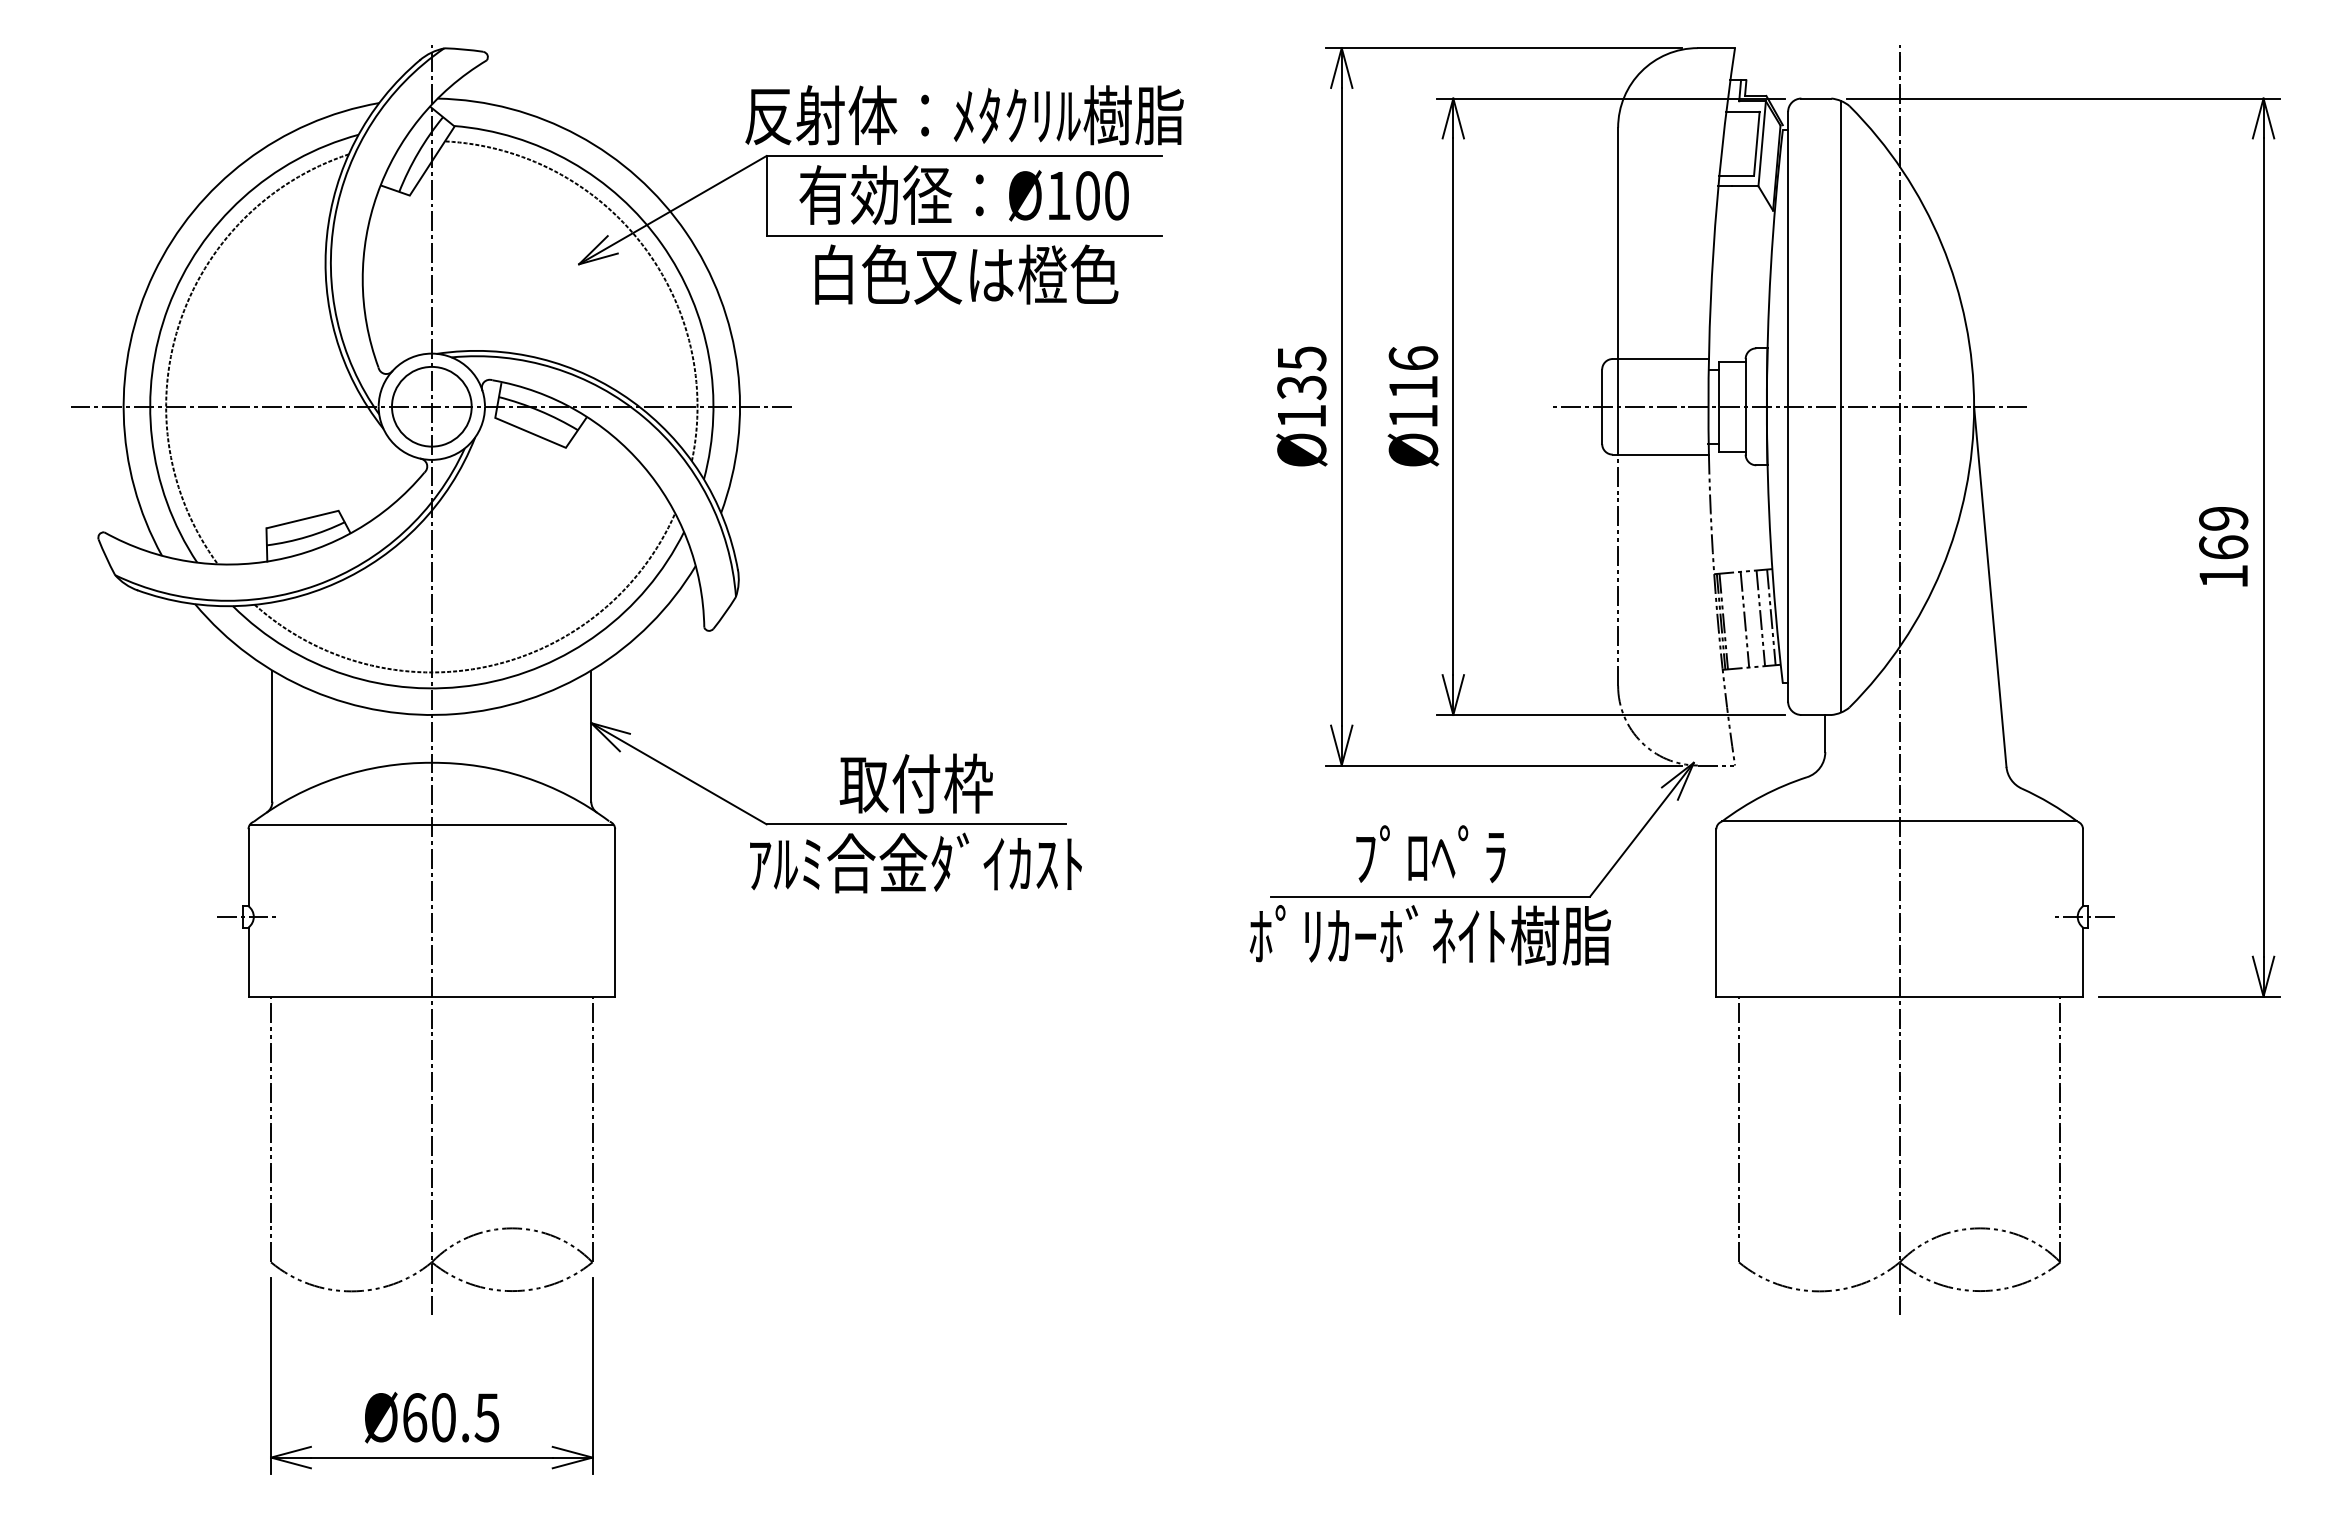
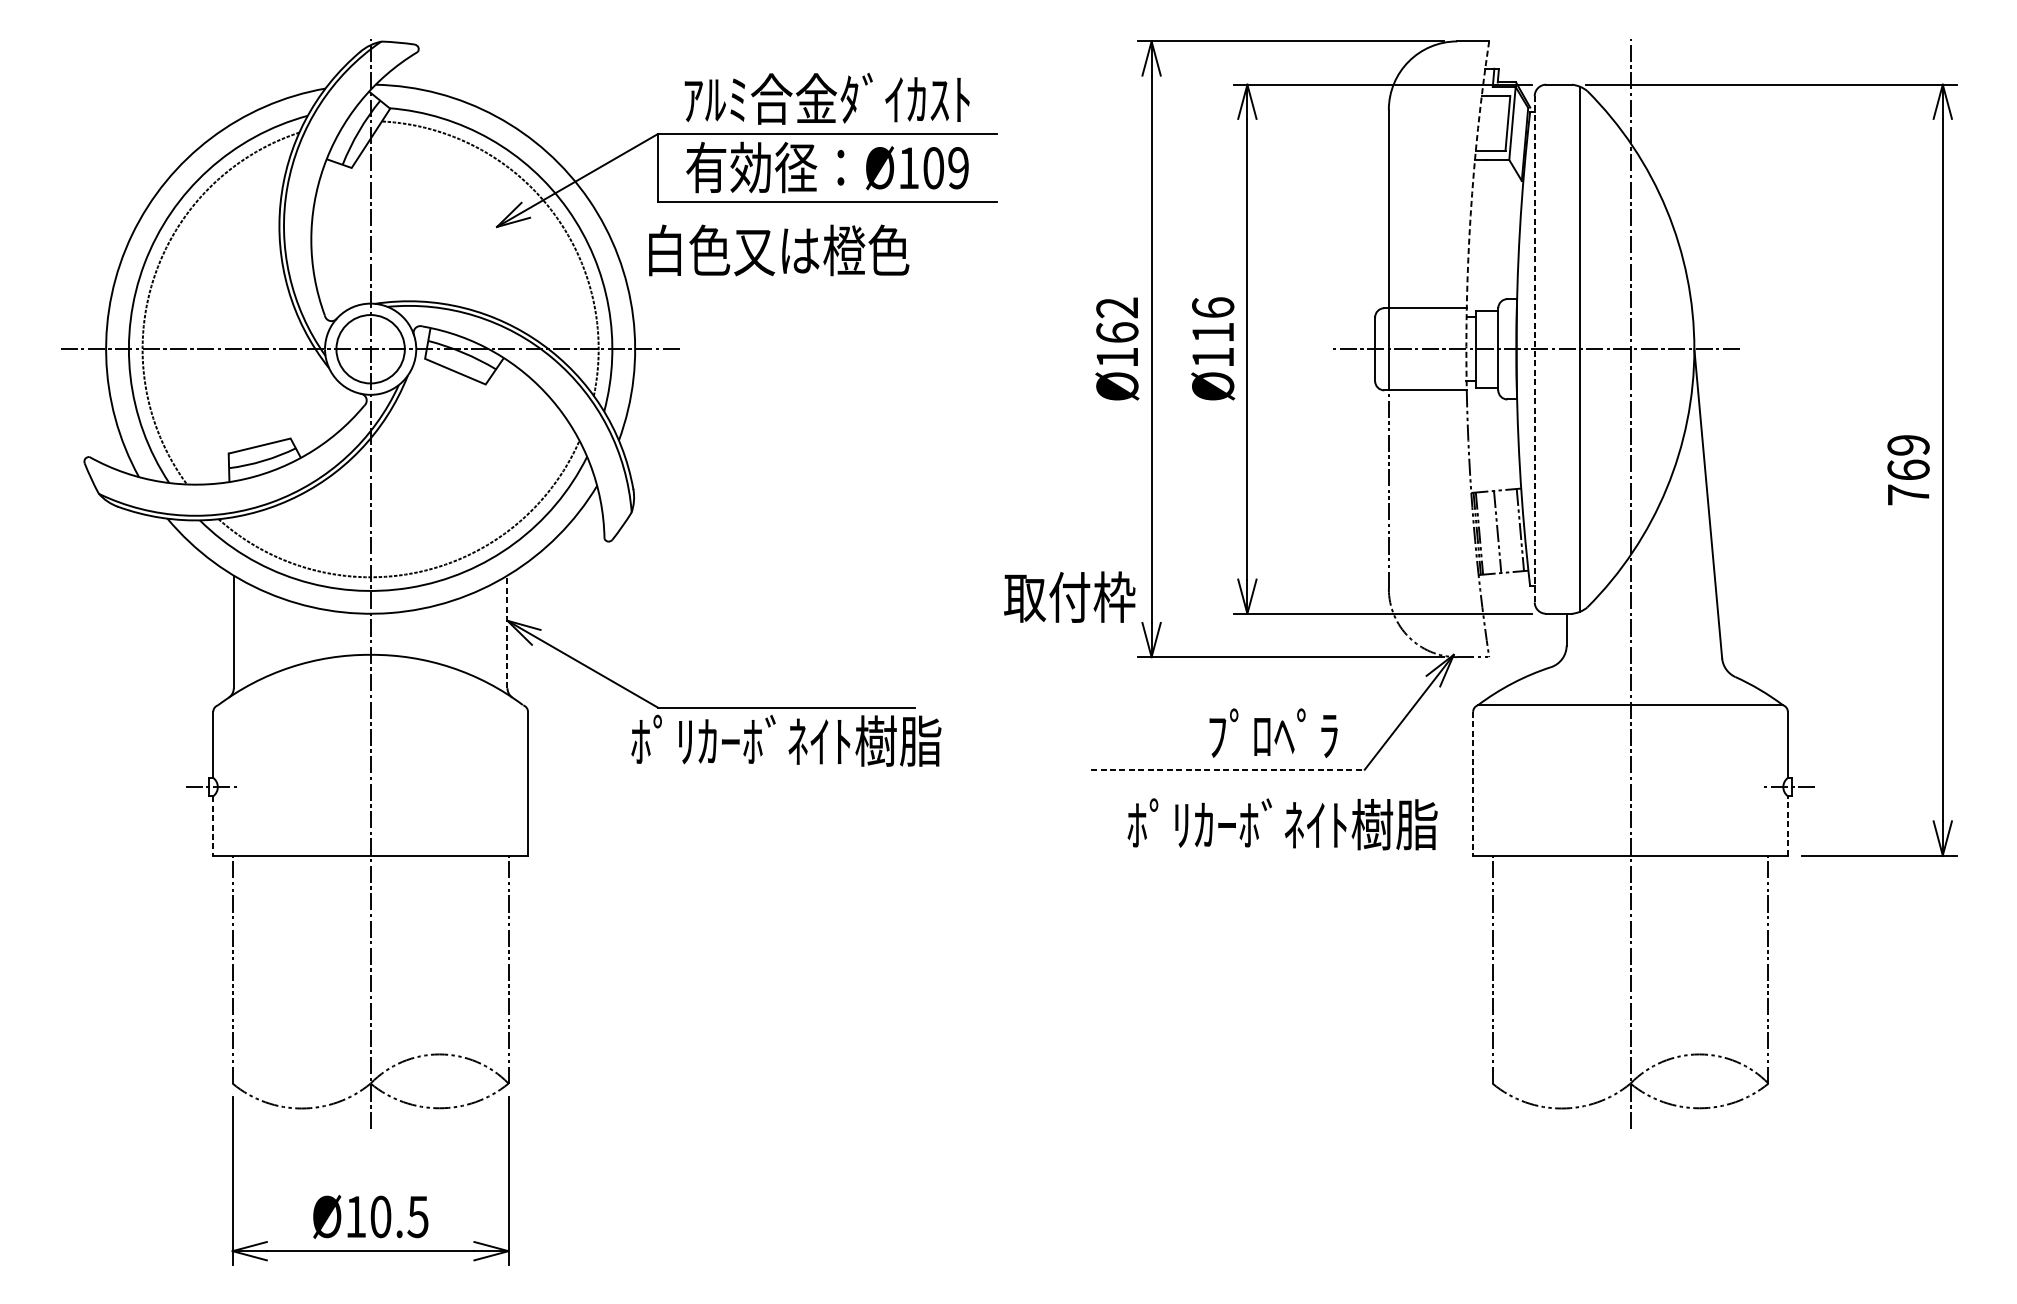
text: (964, 114) -> (827, 98), 反射体：ﾒﾀｸﾘﾙ樹脂 -> ｱﾙﾐ合金ﾀﾞｲｶｽﾄ
text: (1116, 195) -> (958, 167), Ø100 -> Ø109
arc: (1713, 250) -> (1470, 215), solid -> dashed
text: (966, 274) -> (778, 250), moved
text: (1301, 373) -> (1117, 320), Ø135 -> Ø162
line: (1788, 406) -> (1535, 349), solid -> dashed
text: (2223, 576) -> (1908, 494), 169 -> 769
line: (1760, 618) -> (1511, 530), removed
line: (591, 736) -> (507, 632), solid -> dashed
text: (915, 783) -> (1069, 597), moved
line: (431, 824) -> (370, 707), removed
text: (1430, 854) -> (1273, 733), moved
text: (915, 862) -> (785, 740), ｱﾙﾐ合金ﾀﾞｲｶｽﾄ -> ﾎﾟﾘｶｰﾎﾞﾈｲﾄ樹脂
line: (1431, 896) -> (1228, 769), solid -> dashed
line: (1716, 912) -> (1473, 783), solid -> dashed
text: (1429, 935) -> (1281, 824), moved
line: (248, 962) -> (213, 826), solid -> dashed
line: (2083, 962) -> (1788, 826), solid -> dashed
text: (415, 1417) -> (356, 1216), Ø60.5 -> Ø10.5

